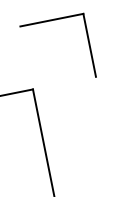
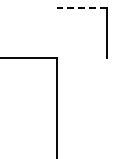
line: (50, 19) -> (81, 7), solid -> dashed

